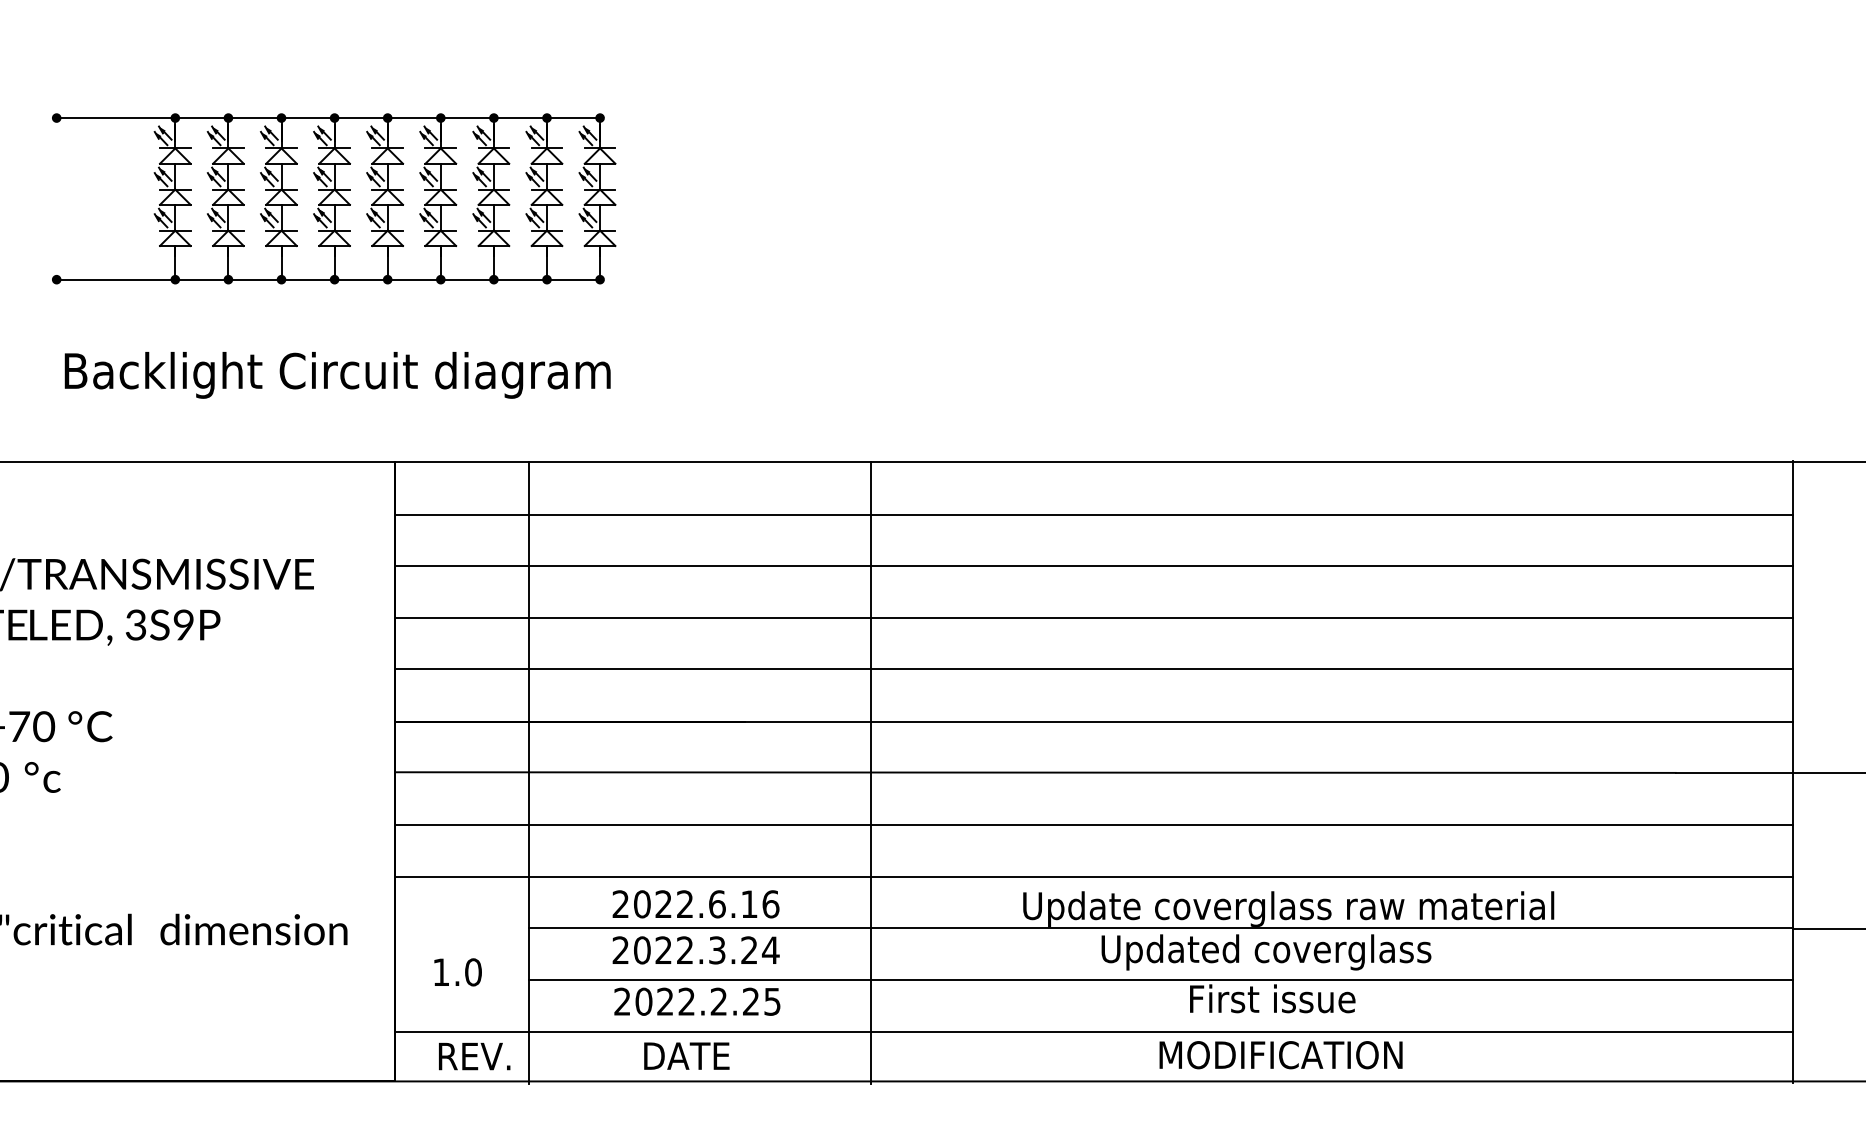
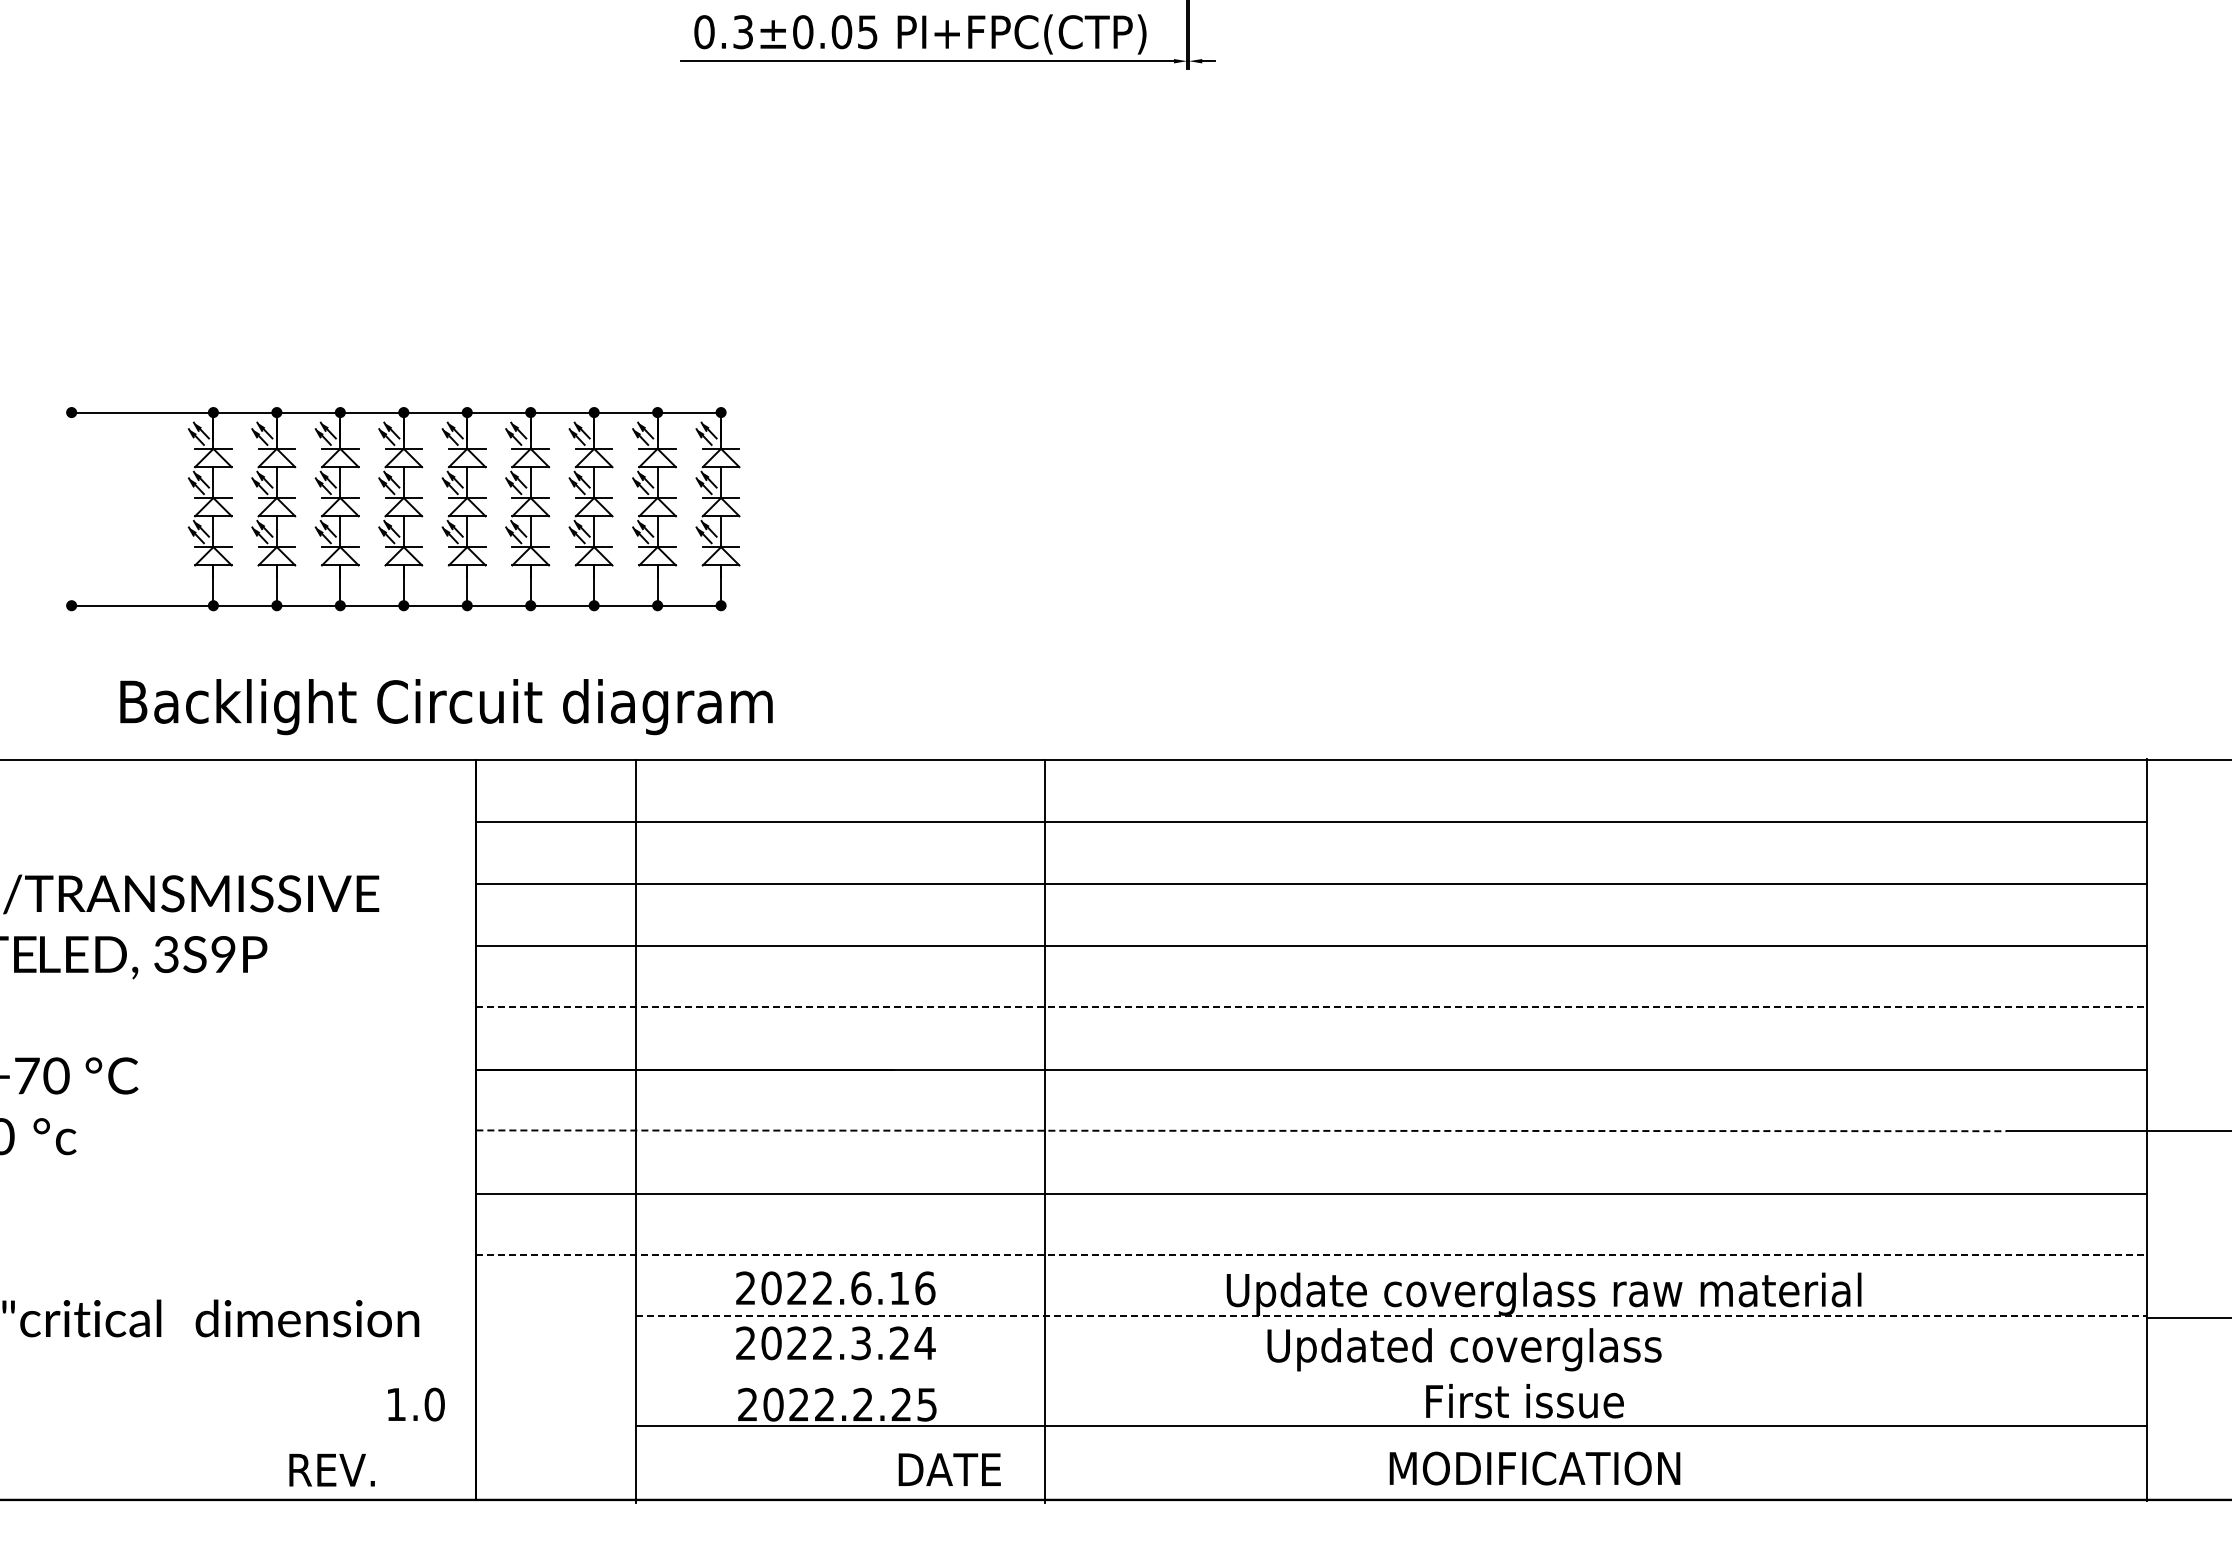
part: (334, 199) -> (403, 509), moved
text: (337, 375) -> (446, 707), moved
line: (1094, 669) -> (1312, 1007), solid -> dashed
line: (1035, 772) -> (1241, 1130), solid -> dashed
line: (1094, 876) -> (1312, 1255), solid -> dashed
line: (1161, 927) -> (1391, 1316), solid -> dashed
text: (1266, 952) -> (1464, 1349), moved
text: (458, 972) -> (416, 1404), moved
line: (1161, 979) -> (1391, 1425), moved
line: (1094, 1032) -> (1311, 1441), removed
text: (474, 1055) -> (331, 1469), moved
text: (686, 1055) -> (949, 1469), moved

